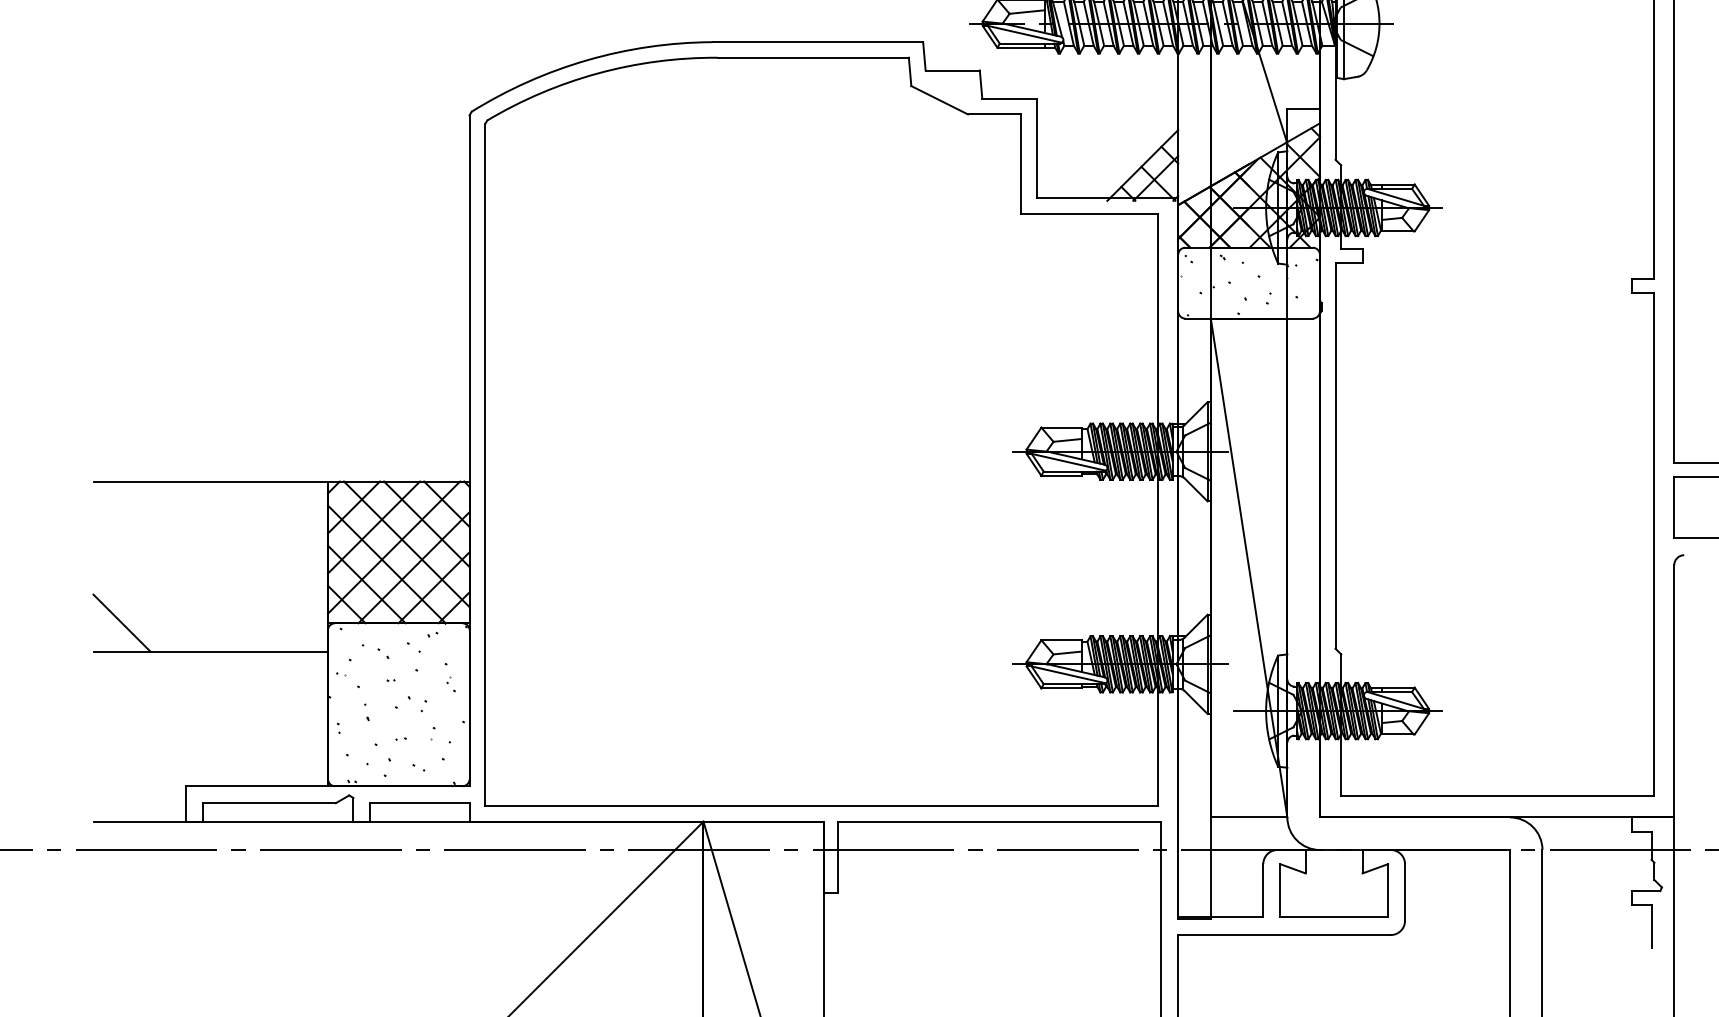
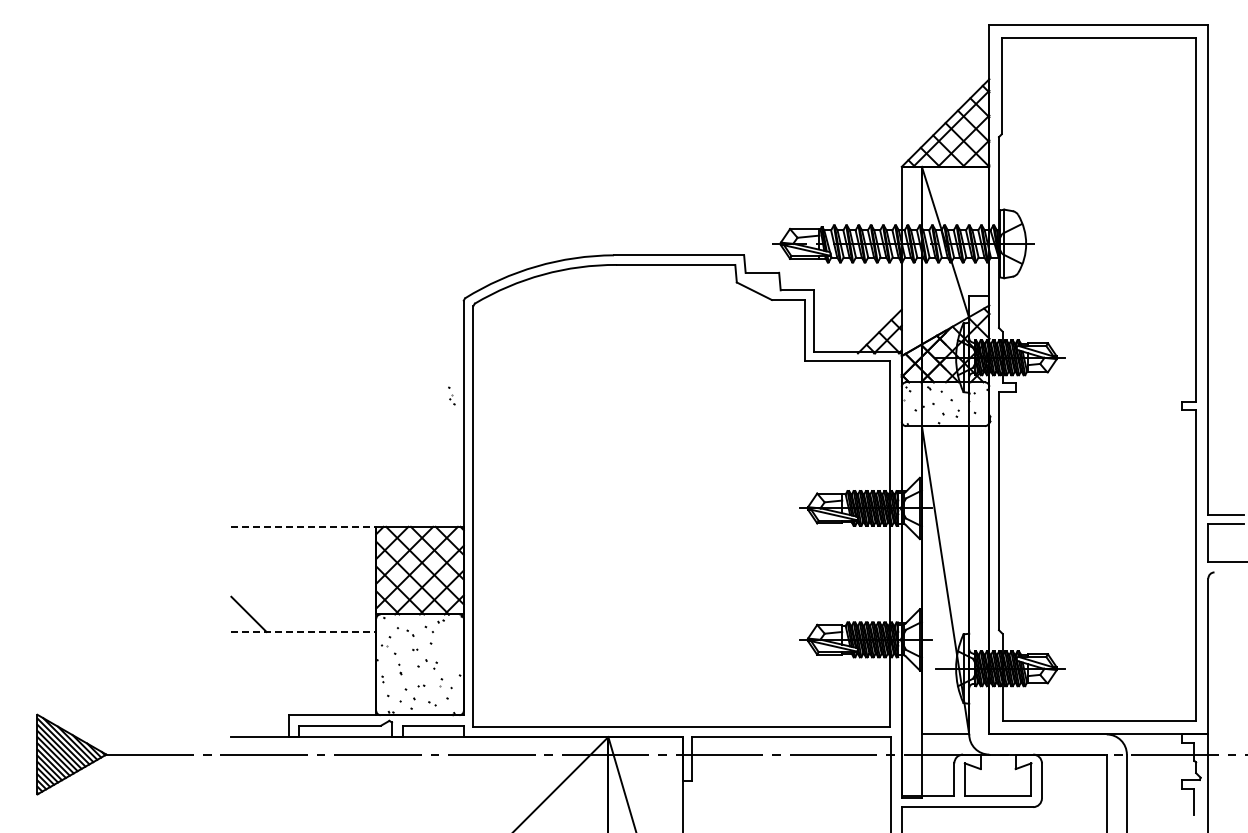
line: (211, 480) -> (304, 526), solid -> dashed
line: (211, 650) -> (304, 631), solid -> dashed
part: (449, 676) -> (451, 395), moved

